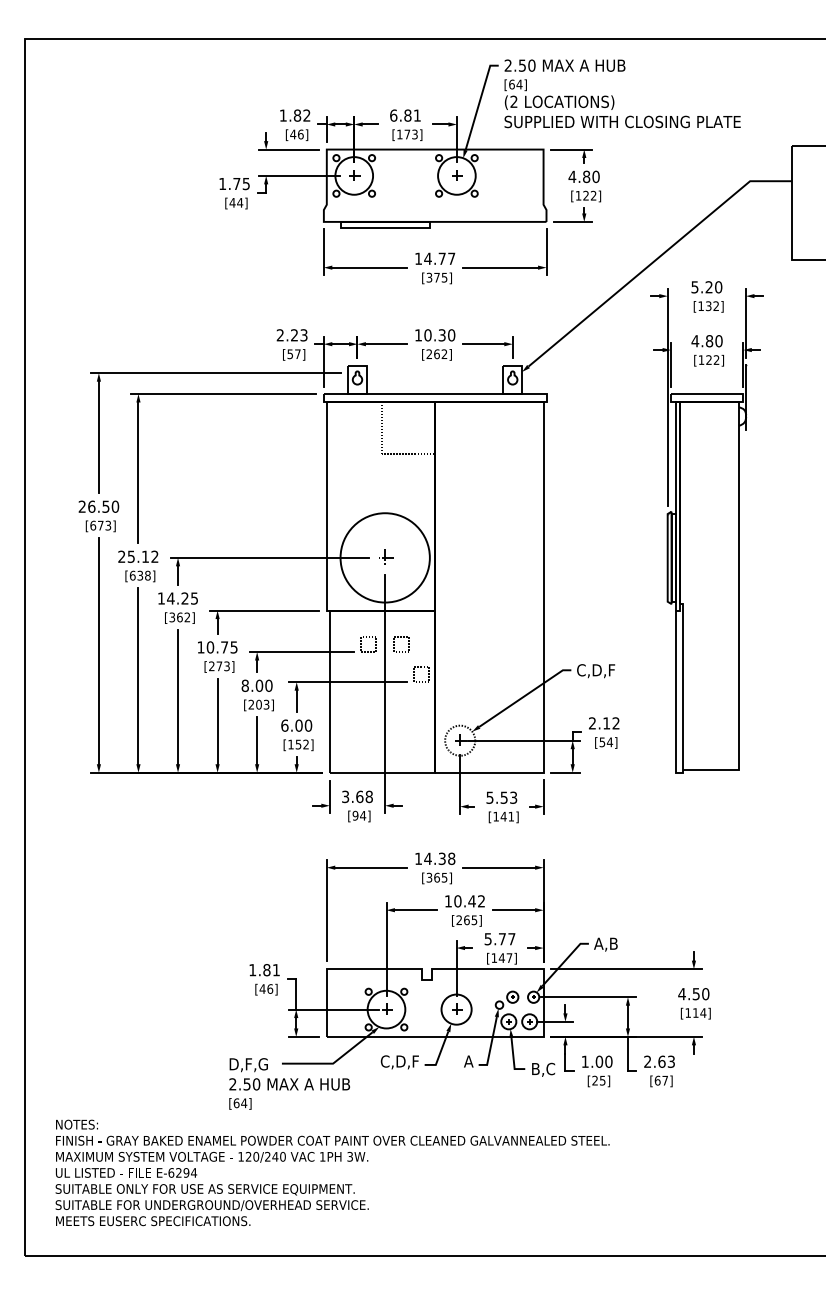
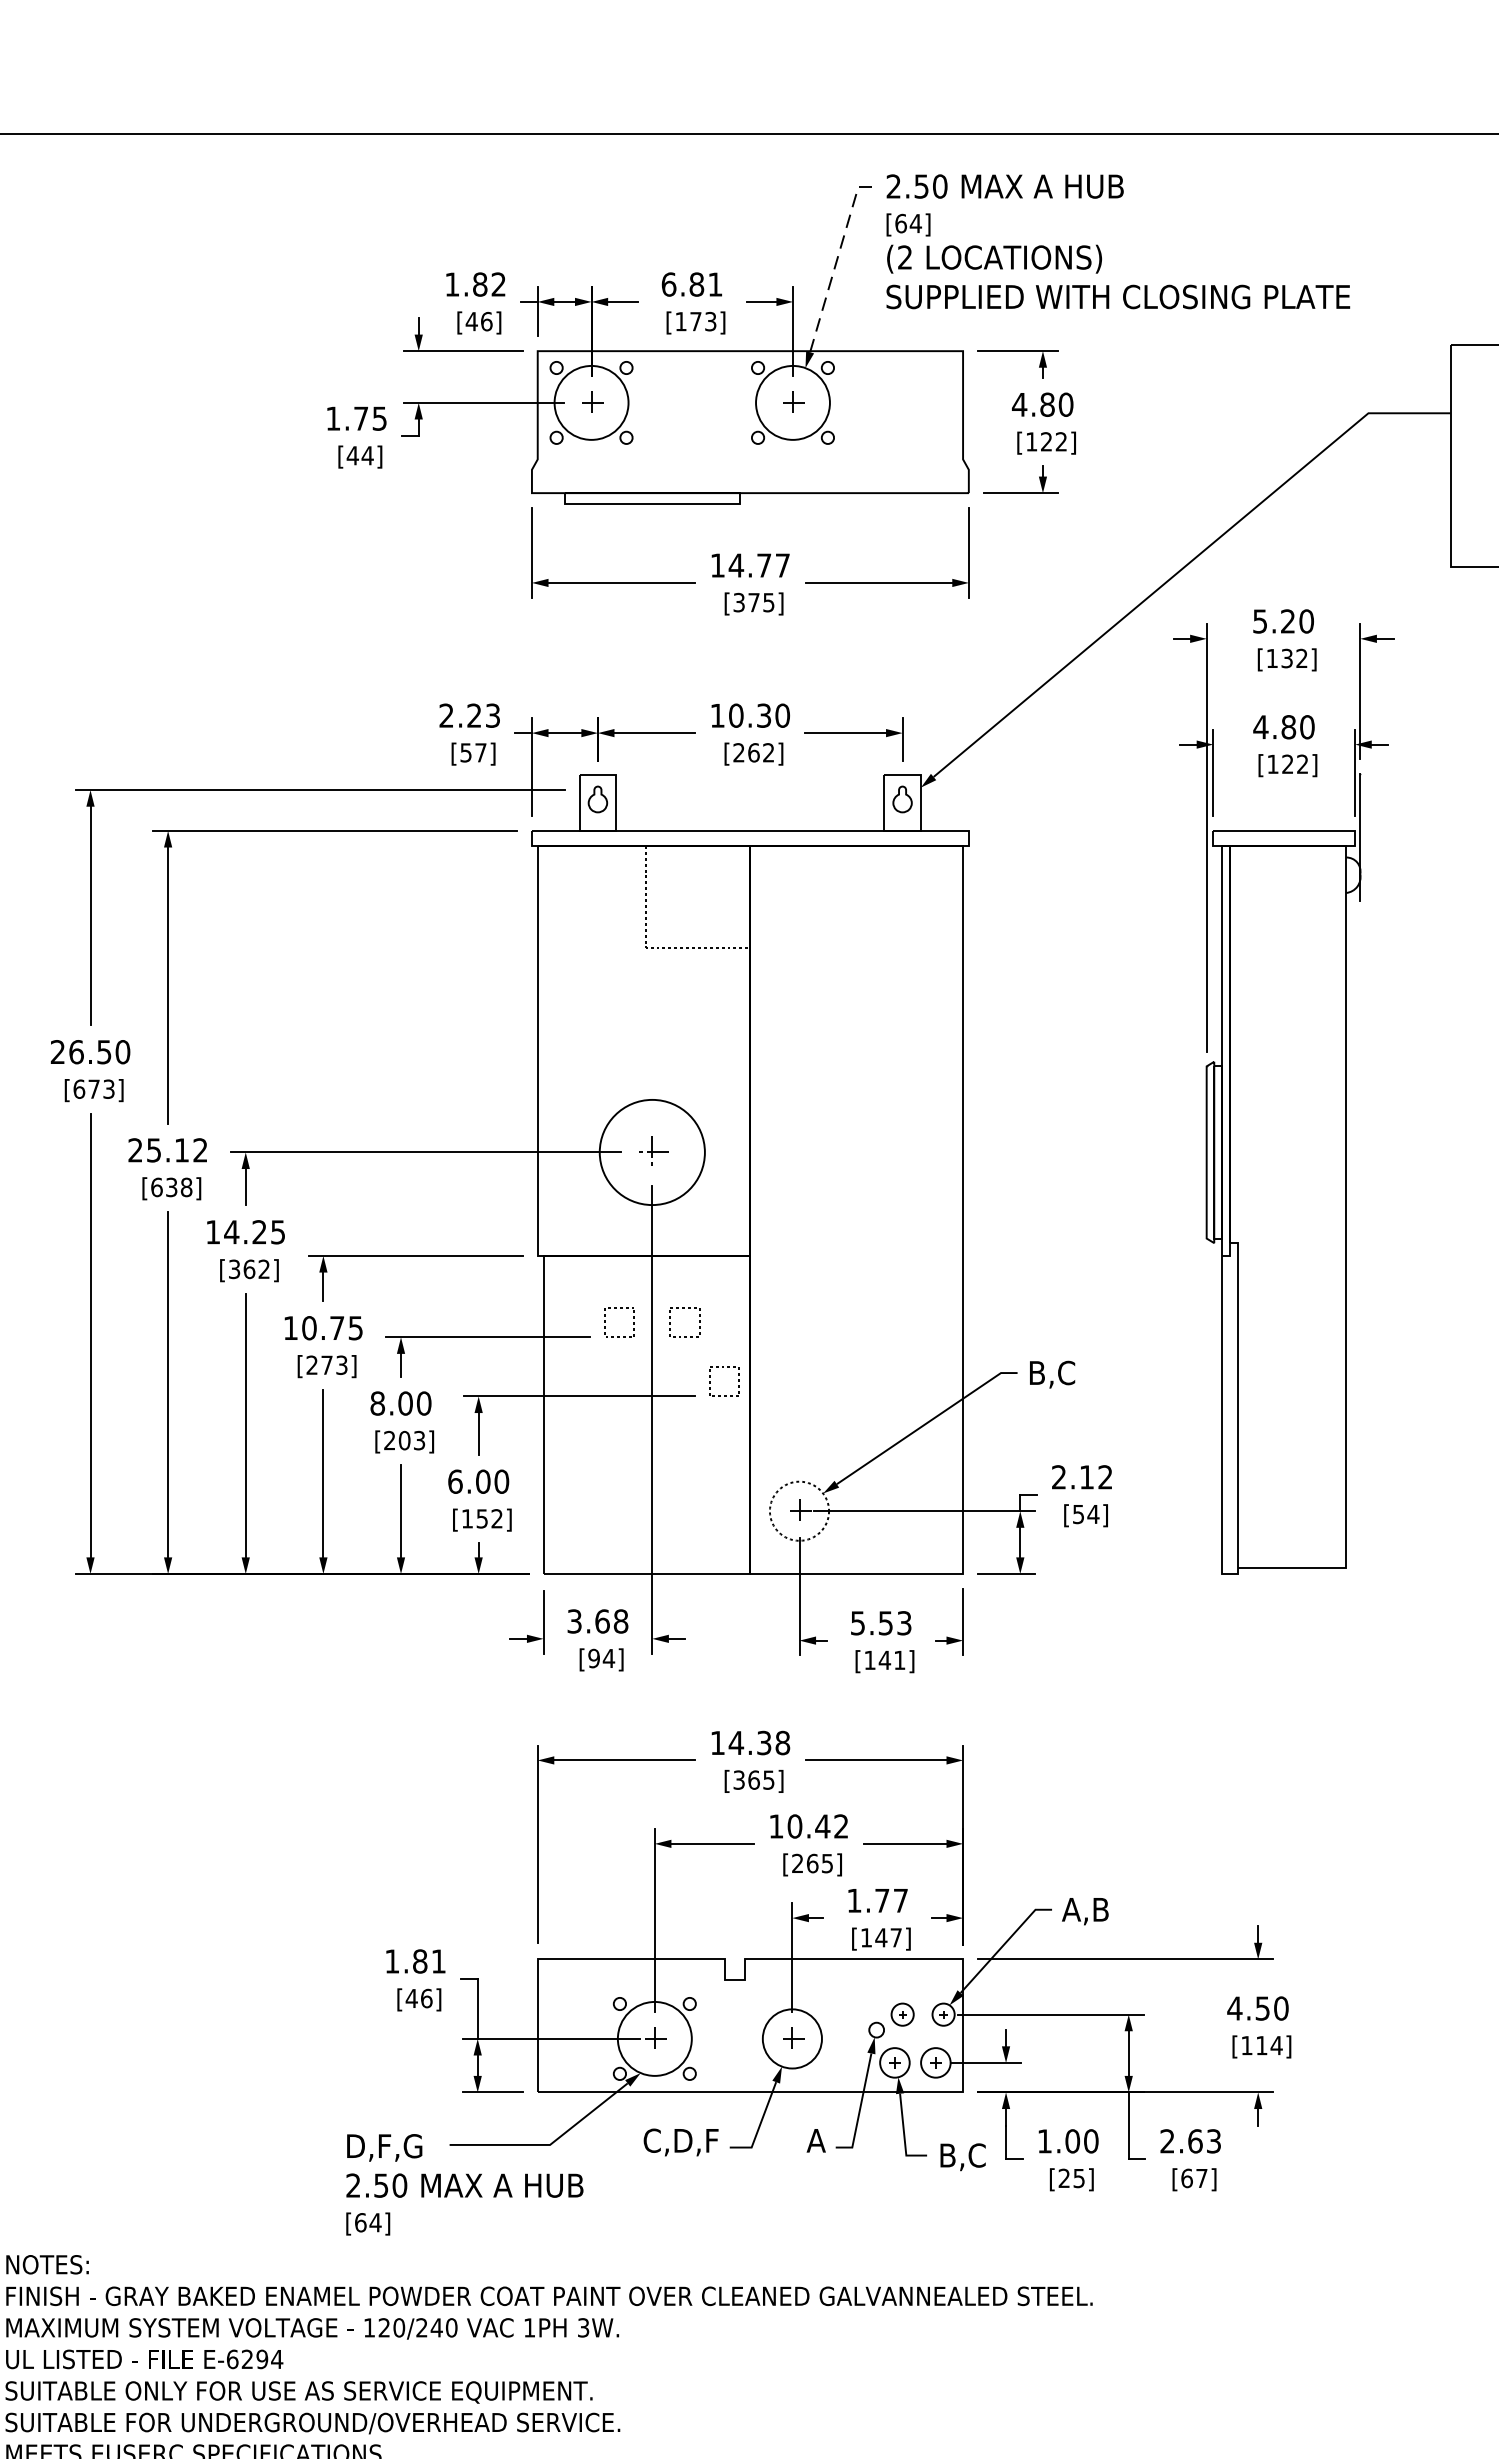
line: (479, 103) -> (837, 260), solid -> dashed
circle: (384, 557) -> (650, 1151), size x0.6
text: (596, 671) -> (1066, 1375), C,D,F -> B,C
text: (487, 939) -> (853, 1901), 5.77 -> 1.77

